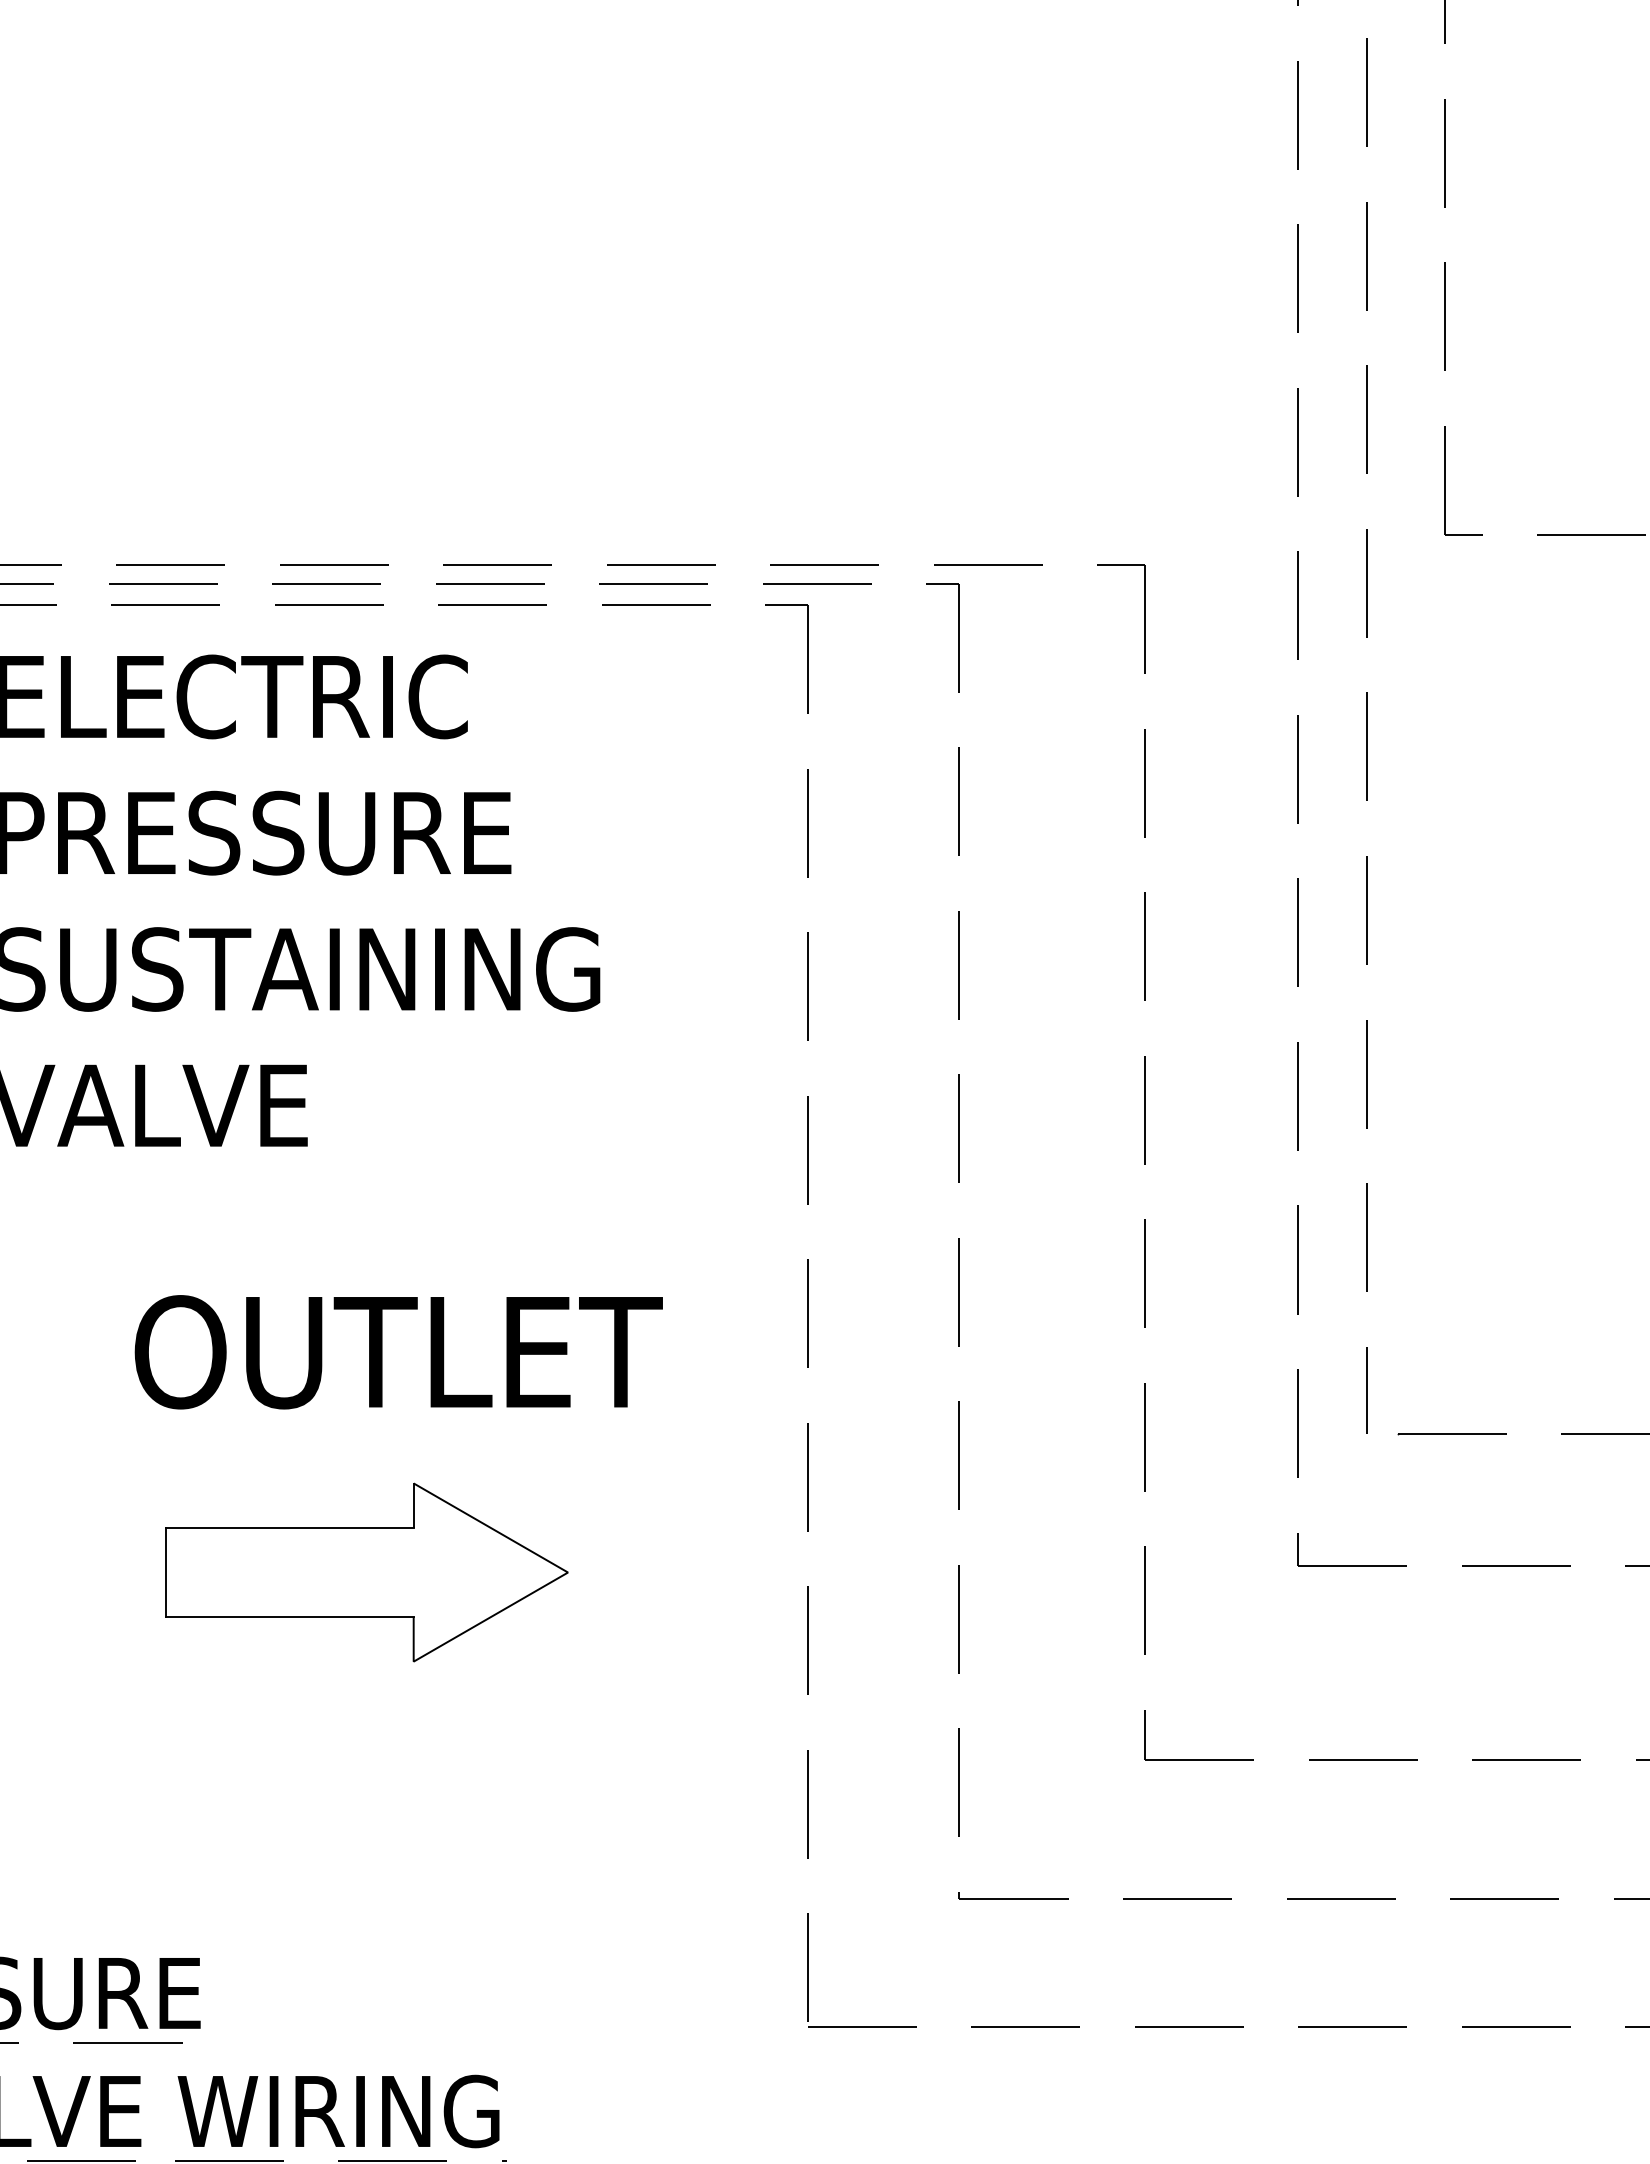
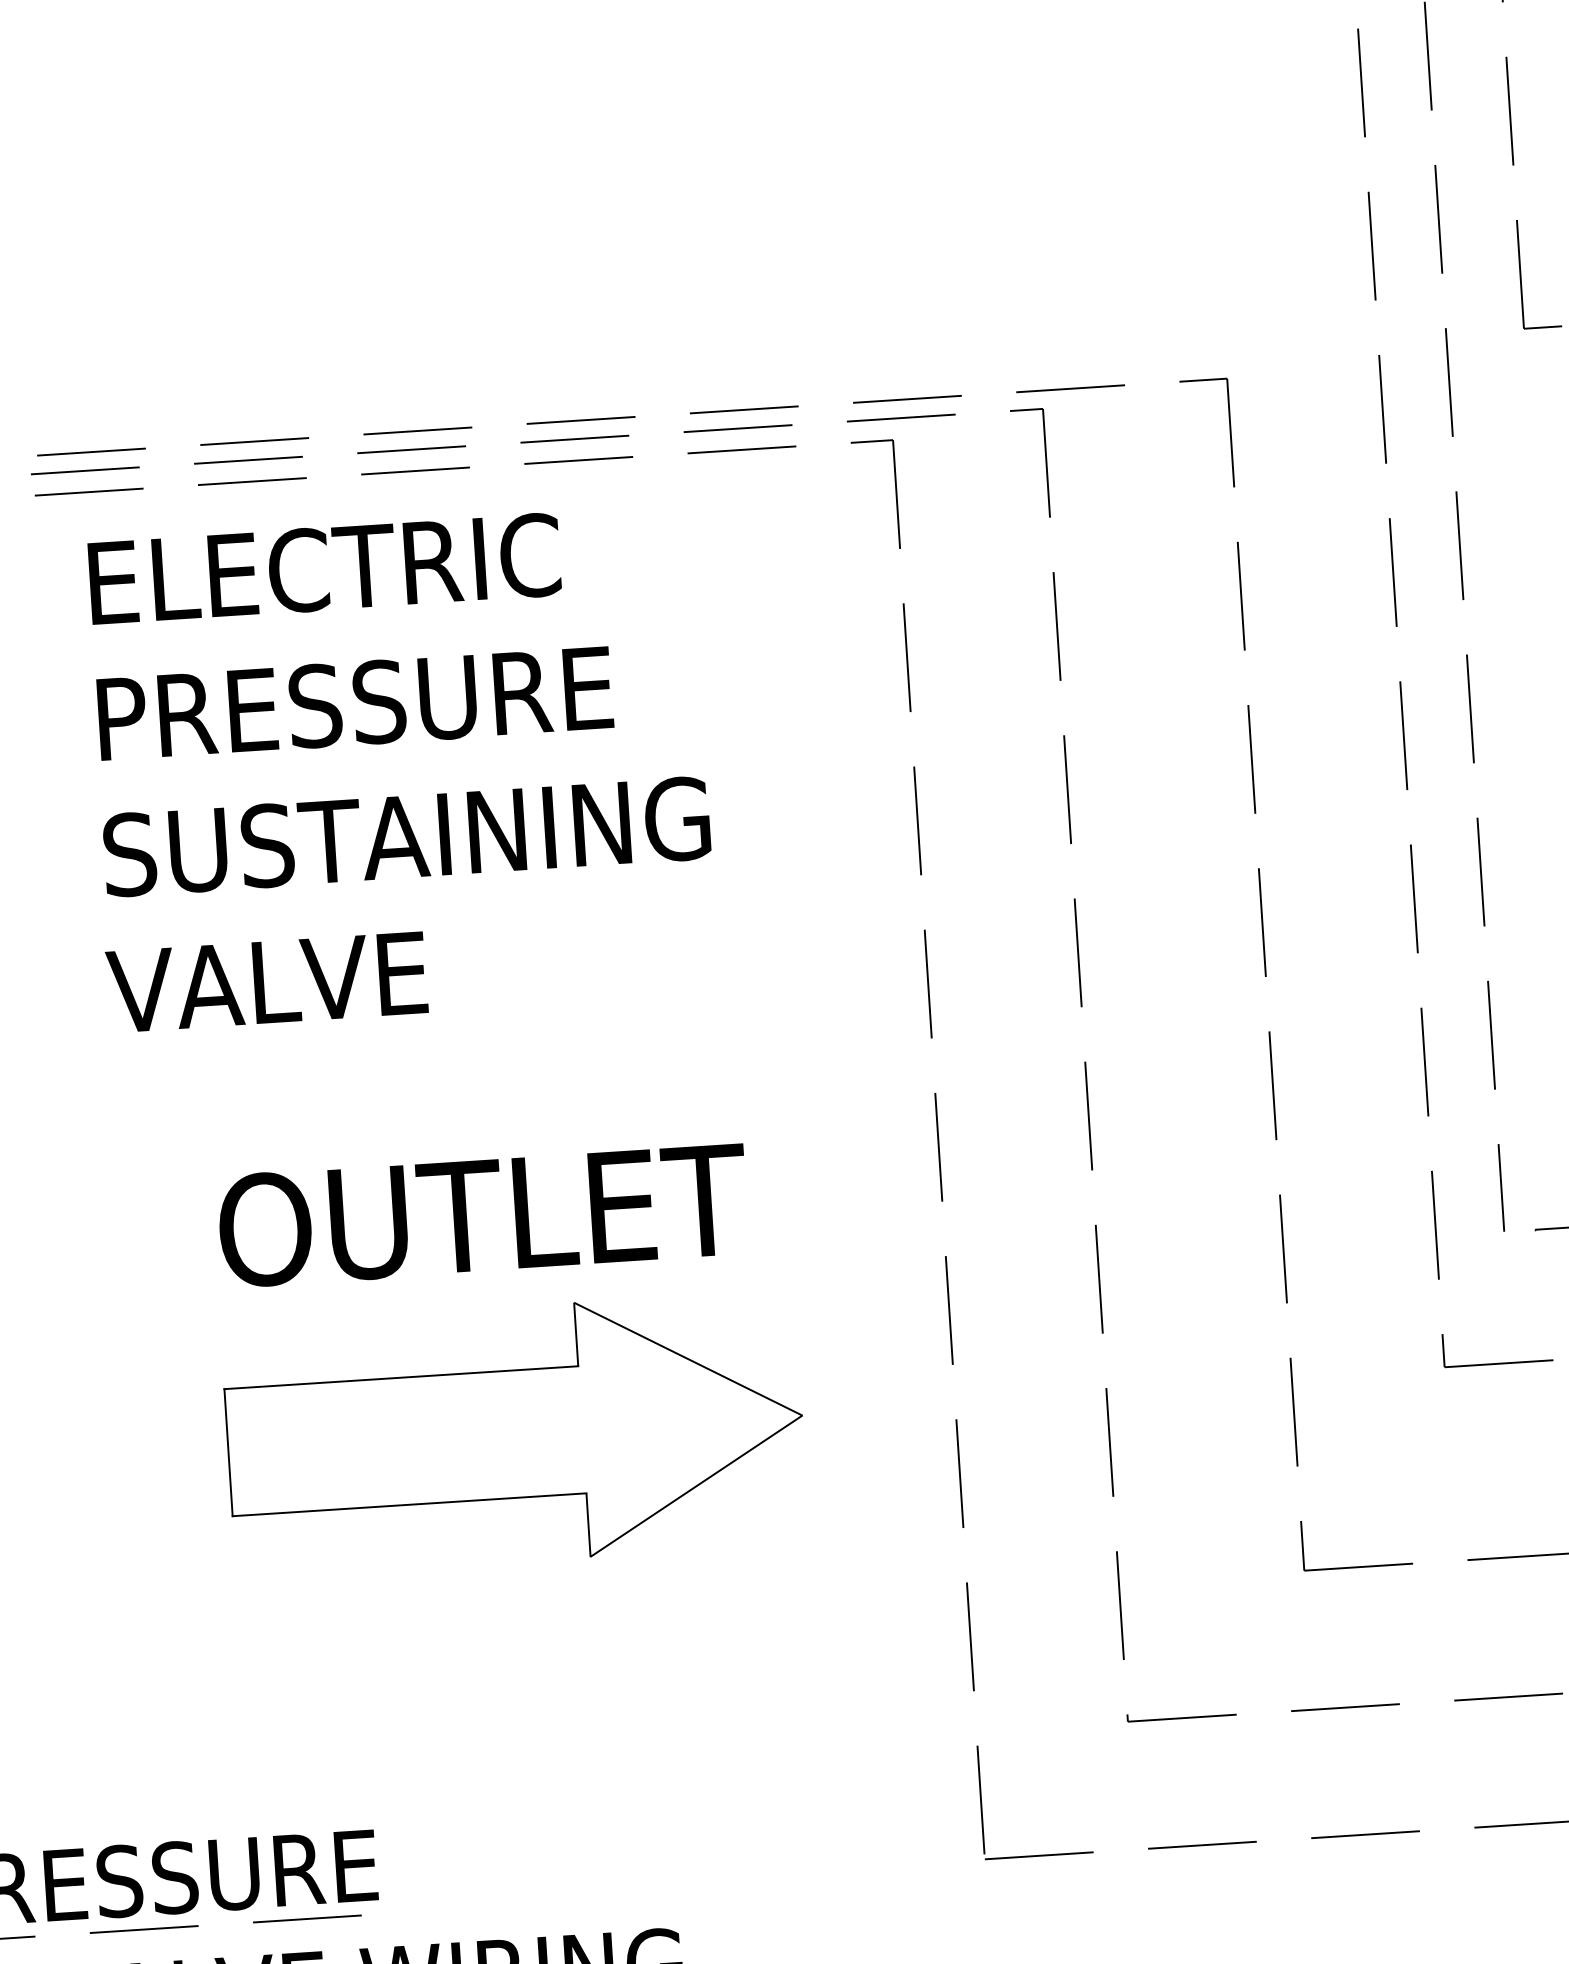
text: (398, 1352) -> (482, 1215), moved
part: (366, 1572) -> (515, 1434), size x1.43

